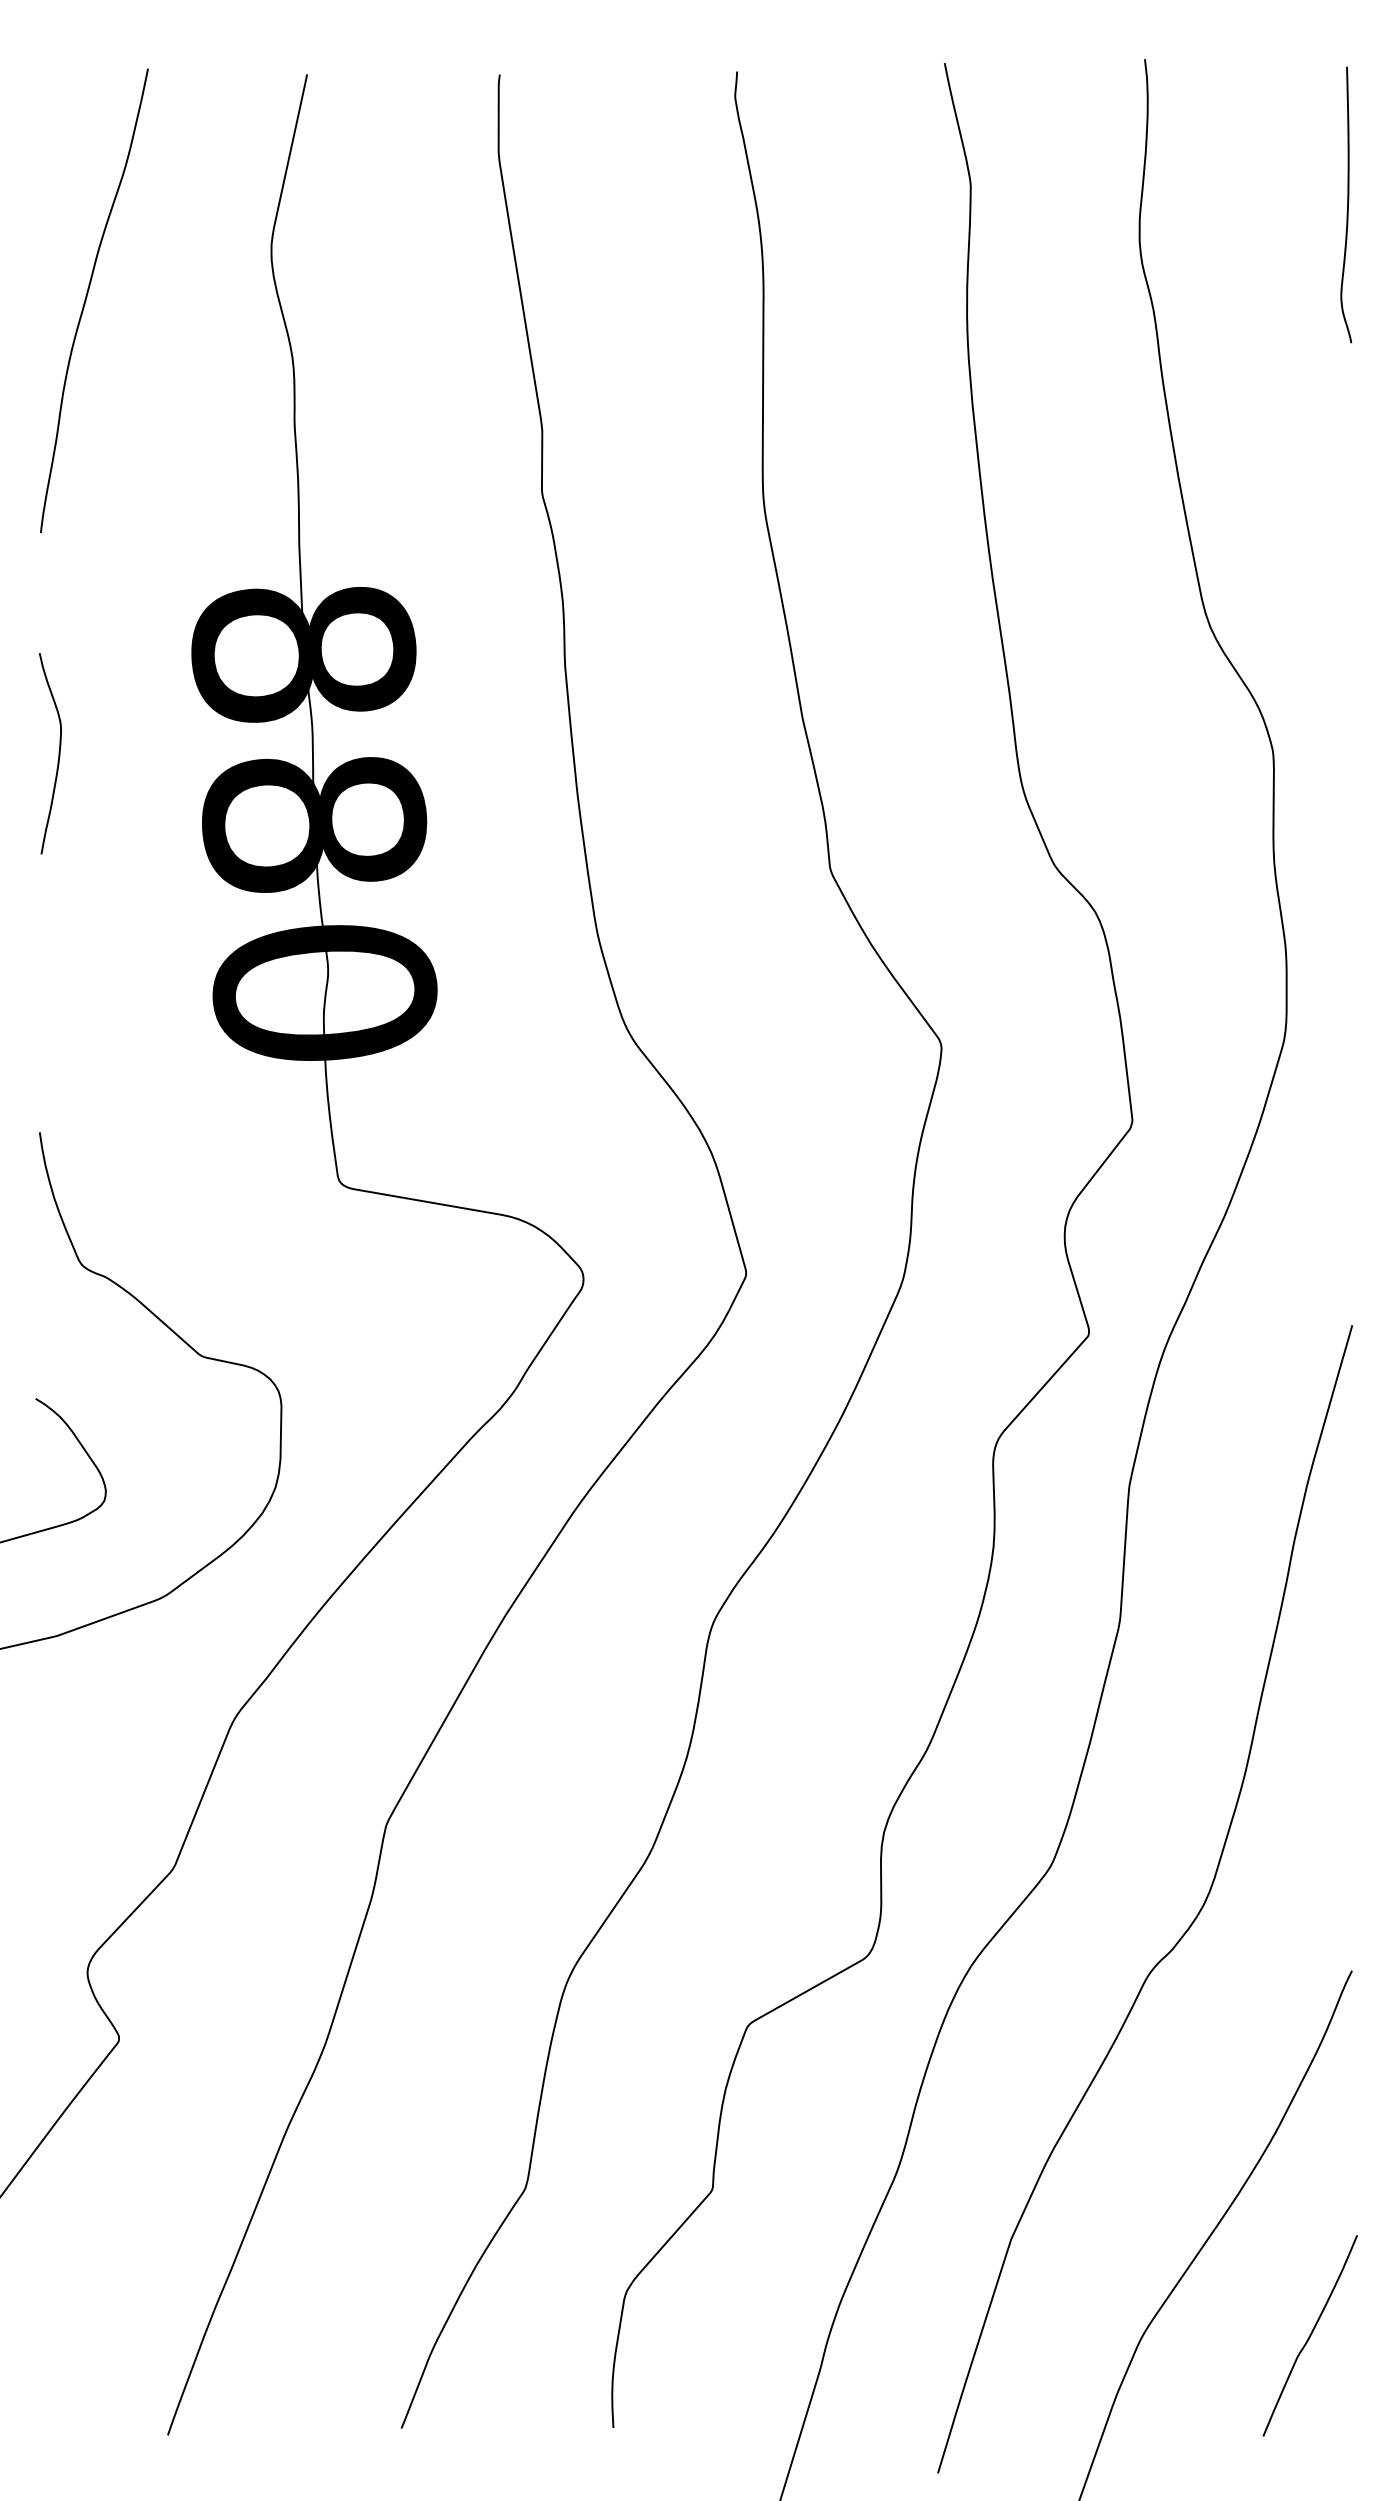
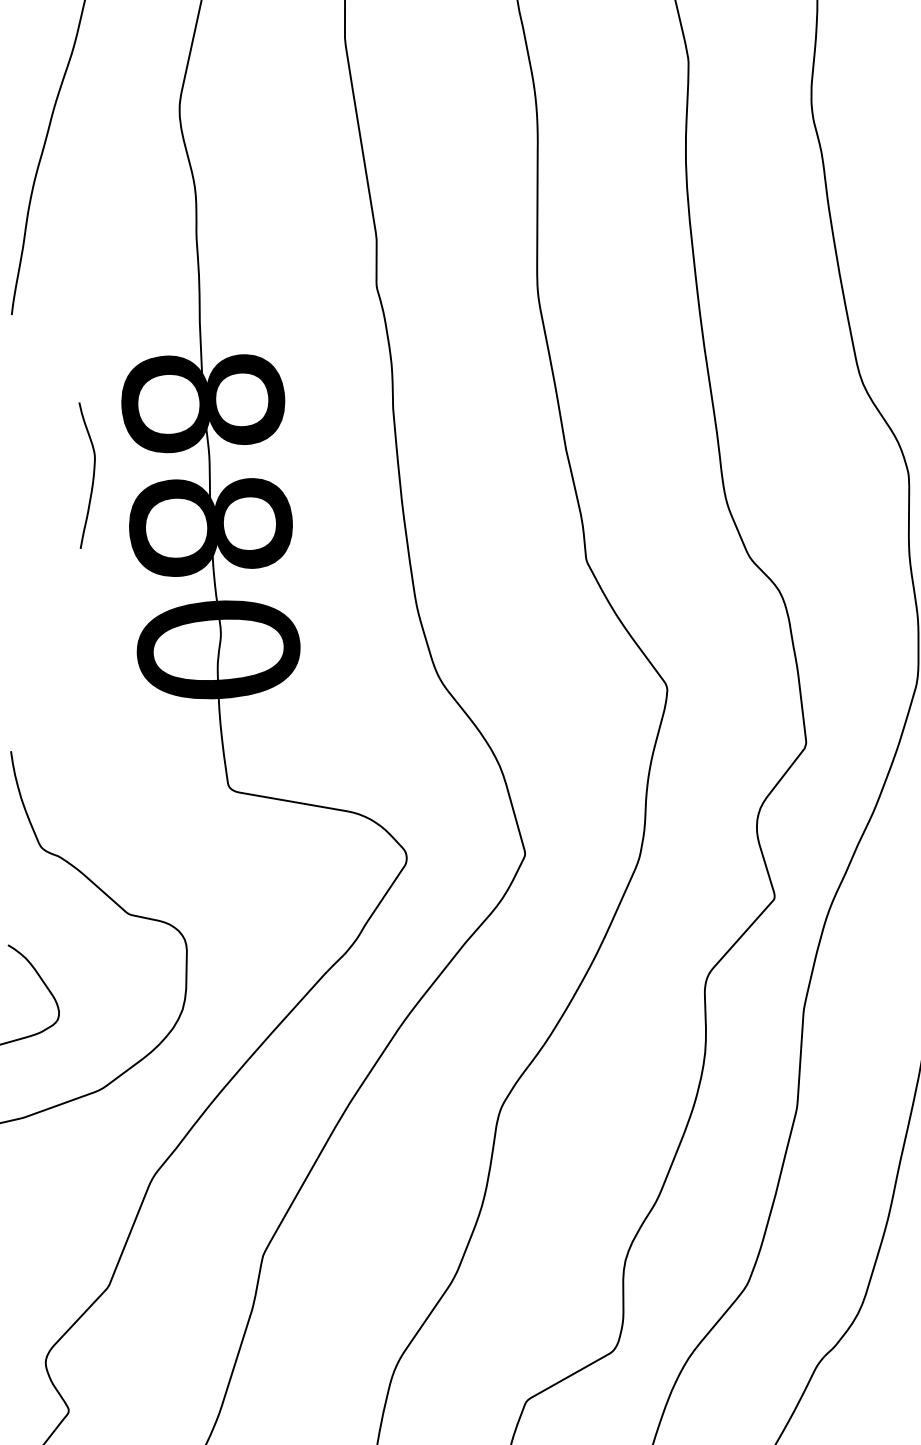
curve: (58, 753) -> (93, 475), moved

